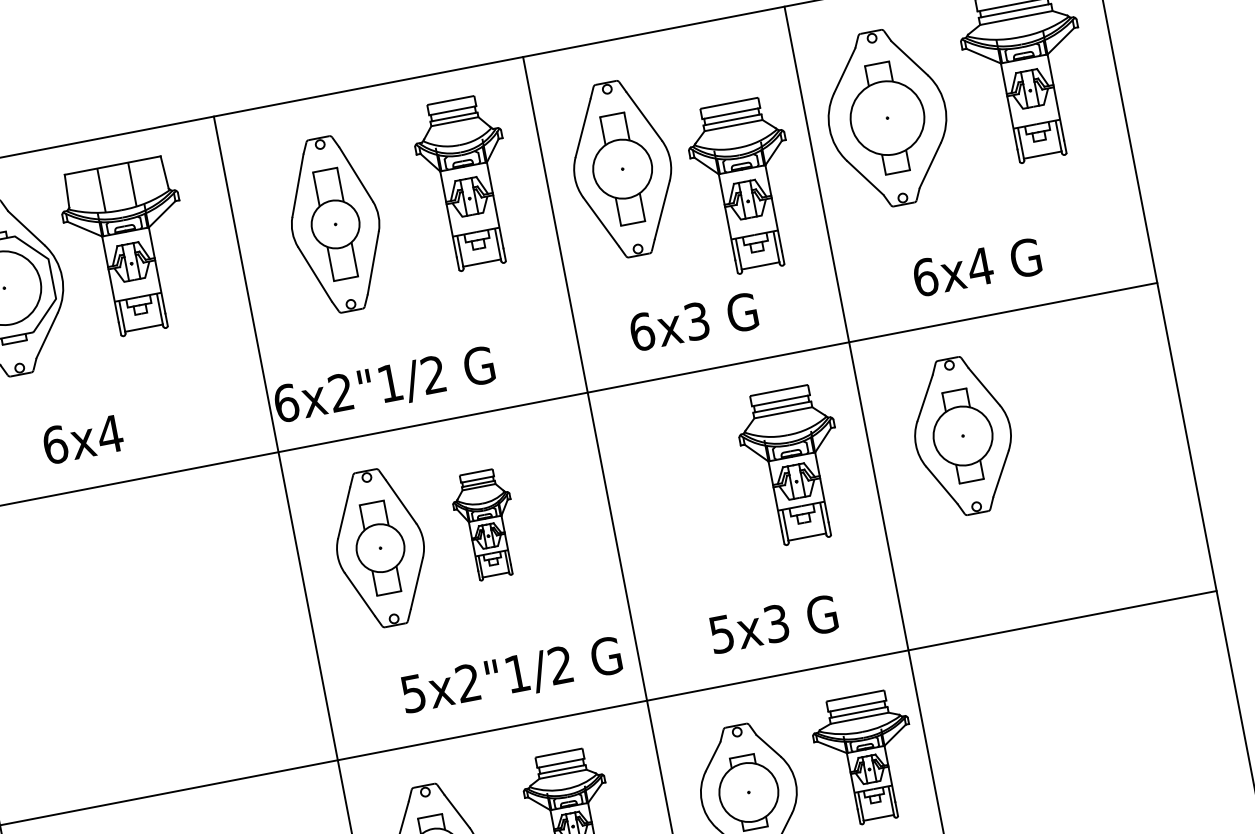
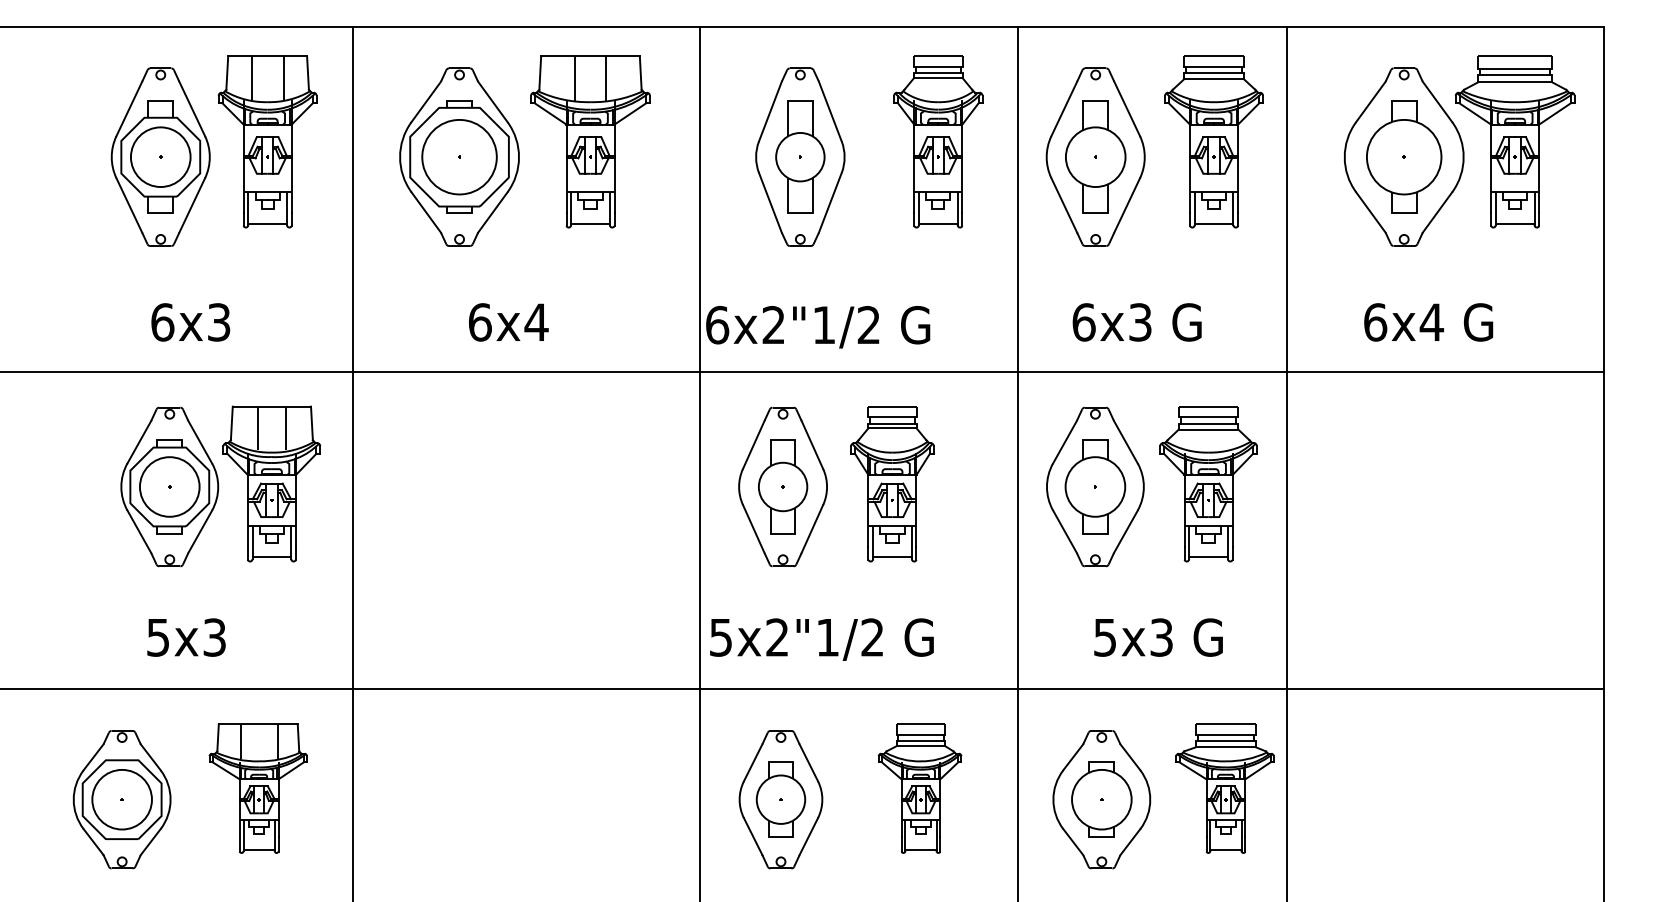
part: (887, 117) -> (1404, 156), moved
part: (744, 186) -> (1213, 141), moved
part: (963, 435) -> (1095, 486), moved
part: (486, 525) -> (892, 484), size x1.43
text: (511, 676) -> (821, 639), moved

